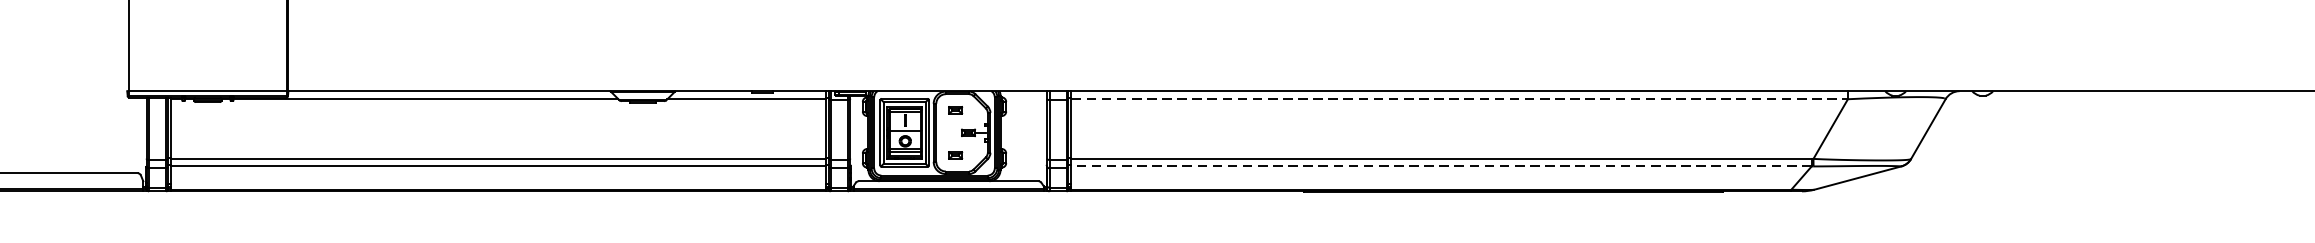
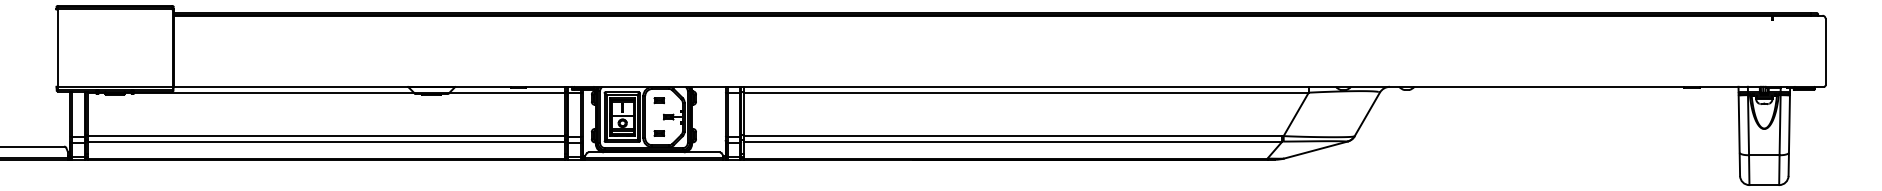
line: (1460, 98) -> (1026, 92), dashed -> solid
line: (1440, 166) -> (1012, 141), dashed -> solid

